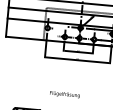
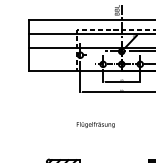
text: (64, 94) -> (95, 124), moved

